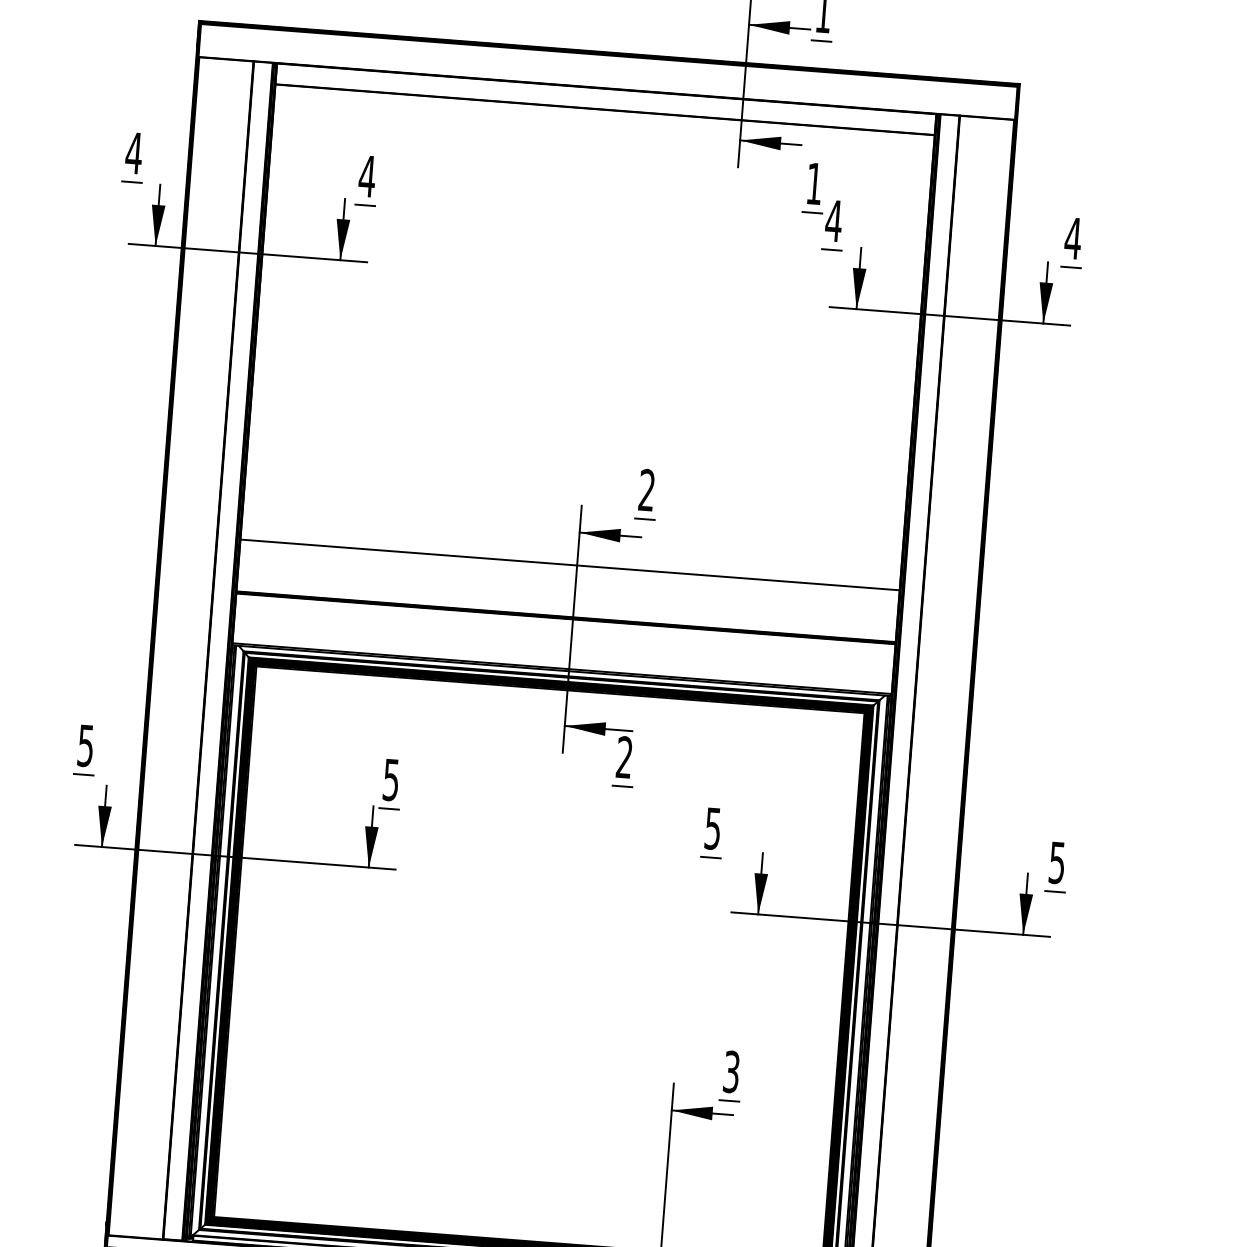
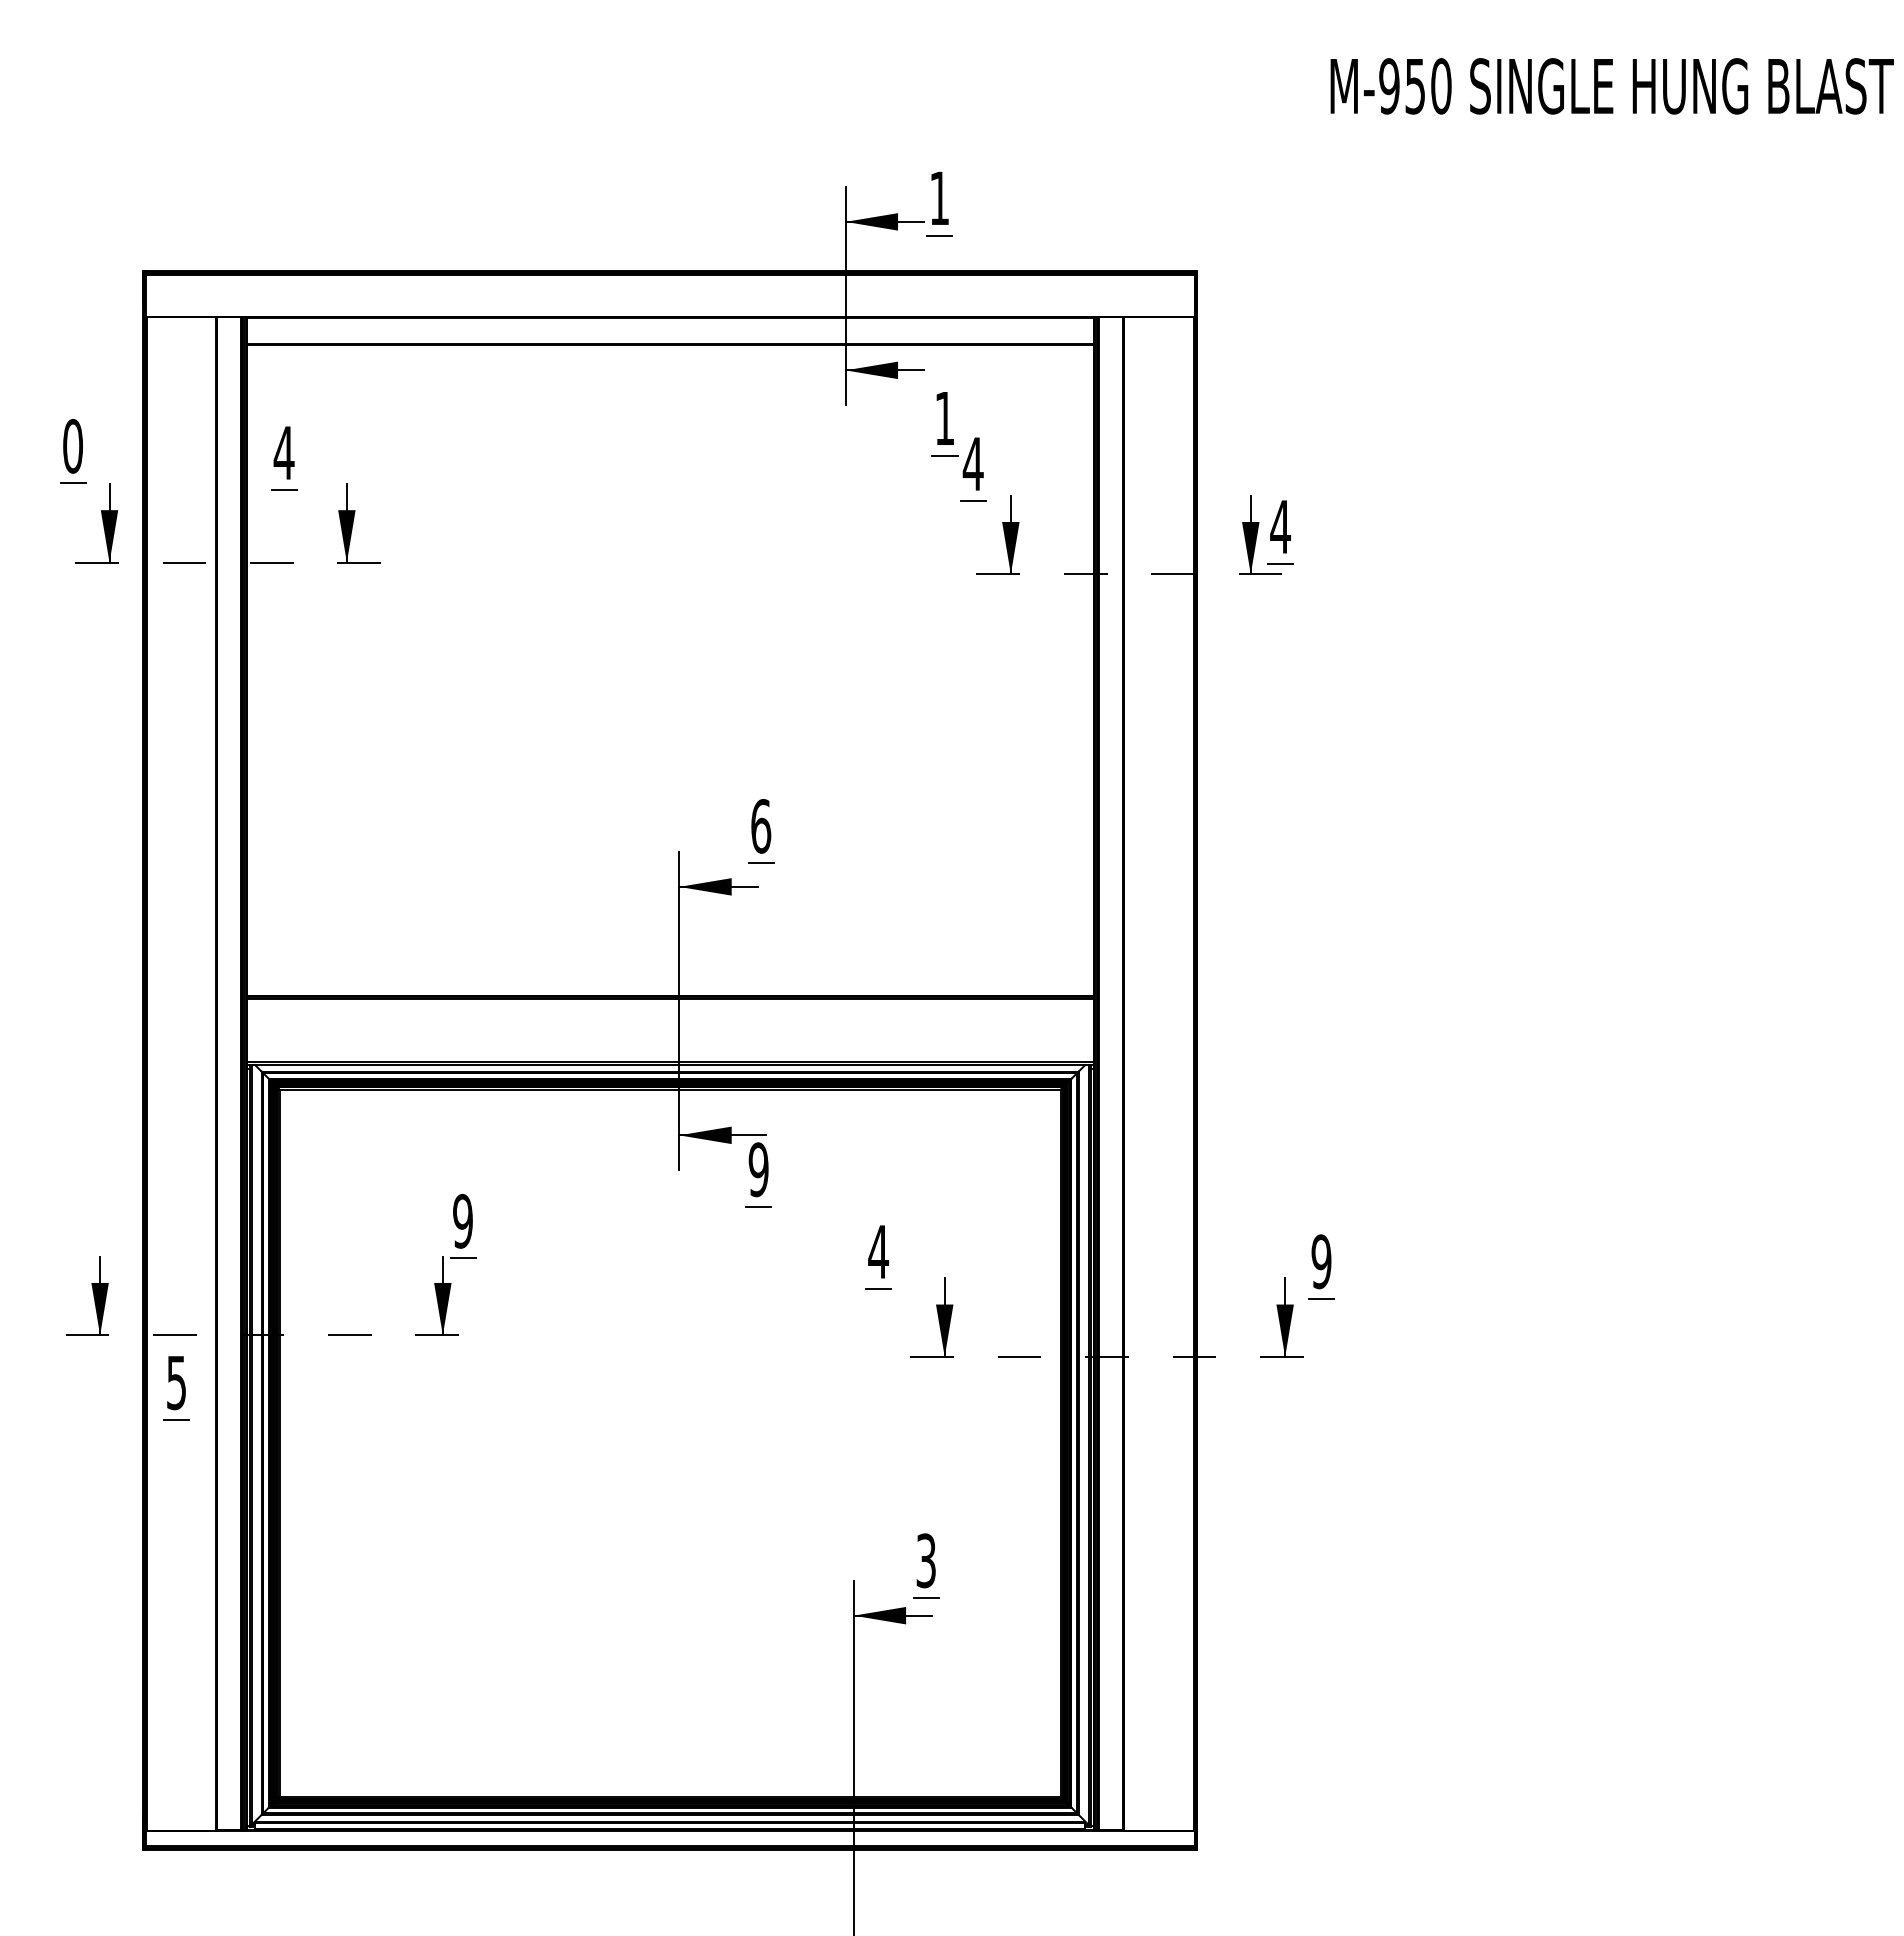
text: (133, 153) -> (72, 446), 4 -> 0
part: (367, 180) -> (284, 458), moved
part: (1072, 242) -> (1280, 532), moved
line: (248, 253) -> (228, 562), solid -> dashed
line: (950, 316) -> (1131, 574), solid -> dashed
text: (647, 490) -> (761, 826), 2 -> 6
line: (569, 565) -> (669, 929), removed
part: (85, 750) -> (176, 1388), moved
text: (624, 757) -> (758, 1169), 2 -> 9
text: (390, 779) -> (462, 1220), 5 -> 9
text: (712, 829) -> (878, 1252), 5 -> 4
line: (235, 857) -> (271, 1335), solid -> dashed
text: (1057, 862) -> (1321, 1261), 5 -> 9
line: (890, 924) -> (1114, 1356), solid -> dashed

